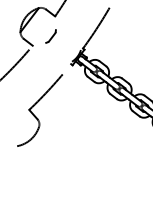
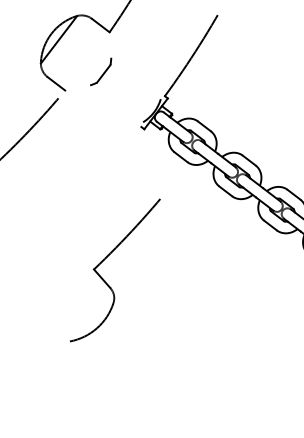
part: (35, 105) -> (106, 260), moved

